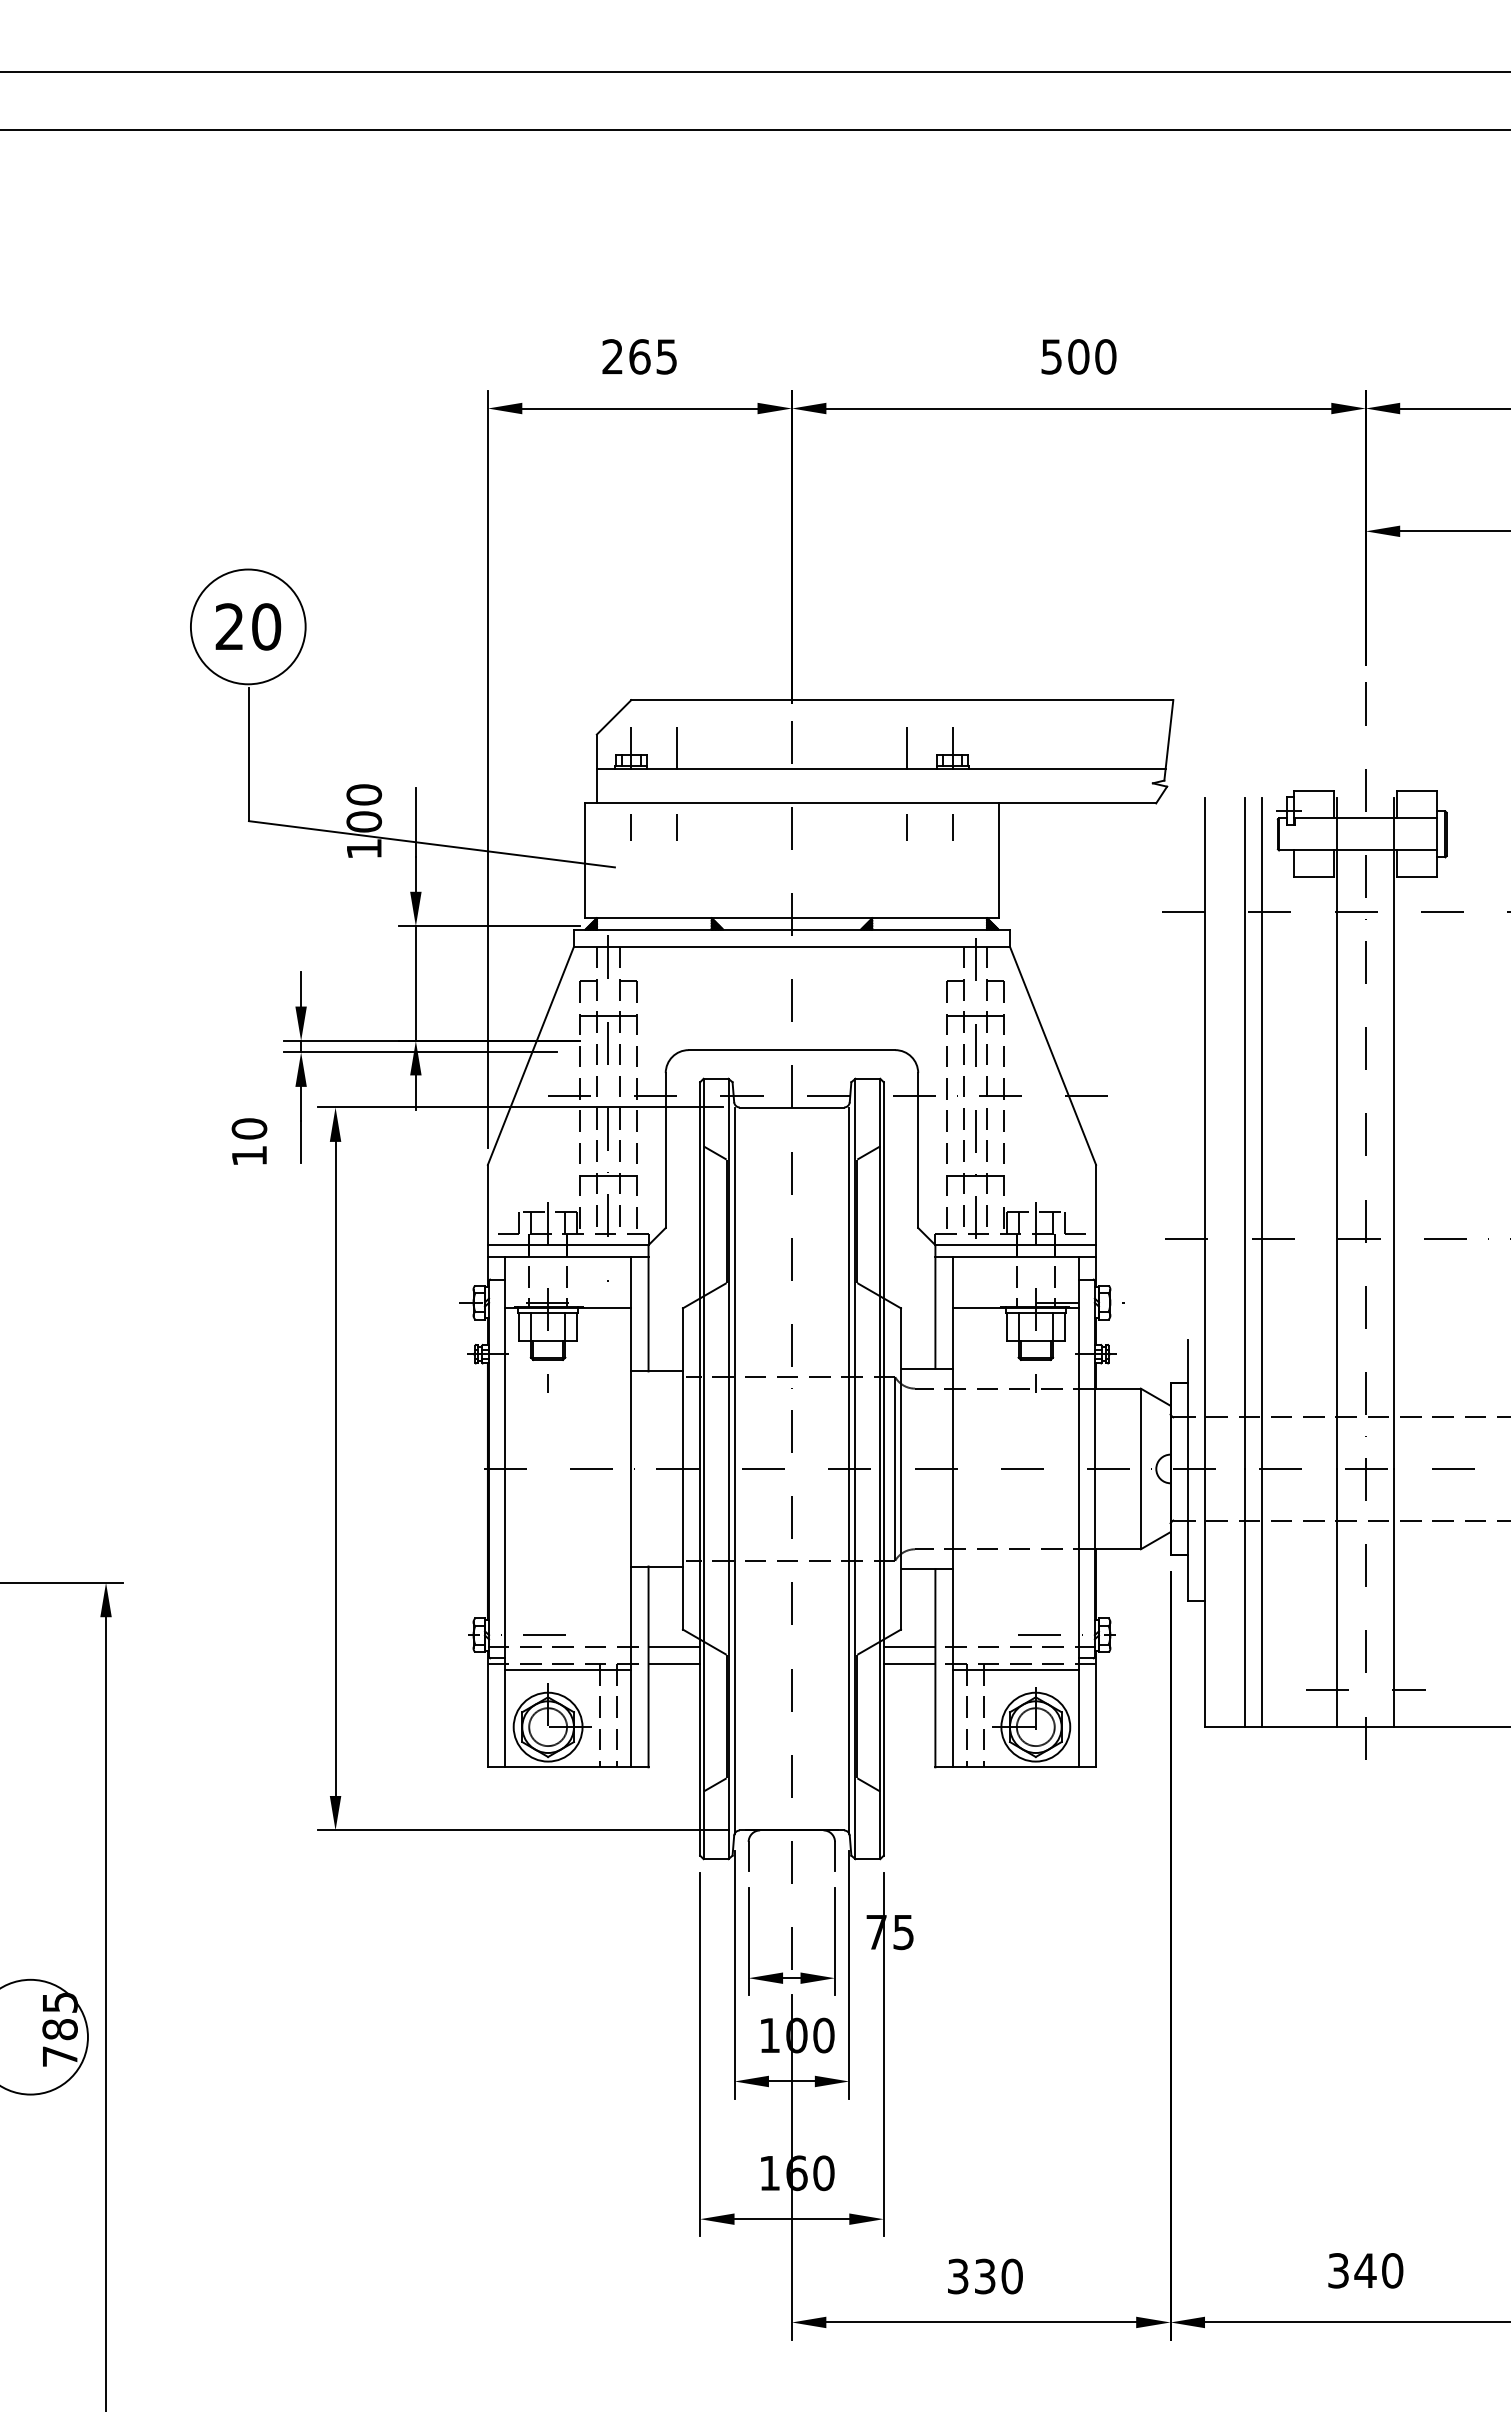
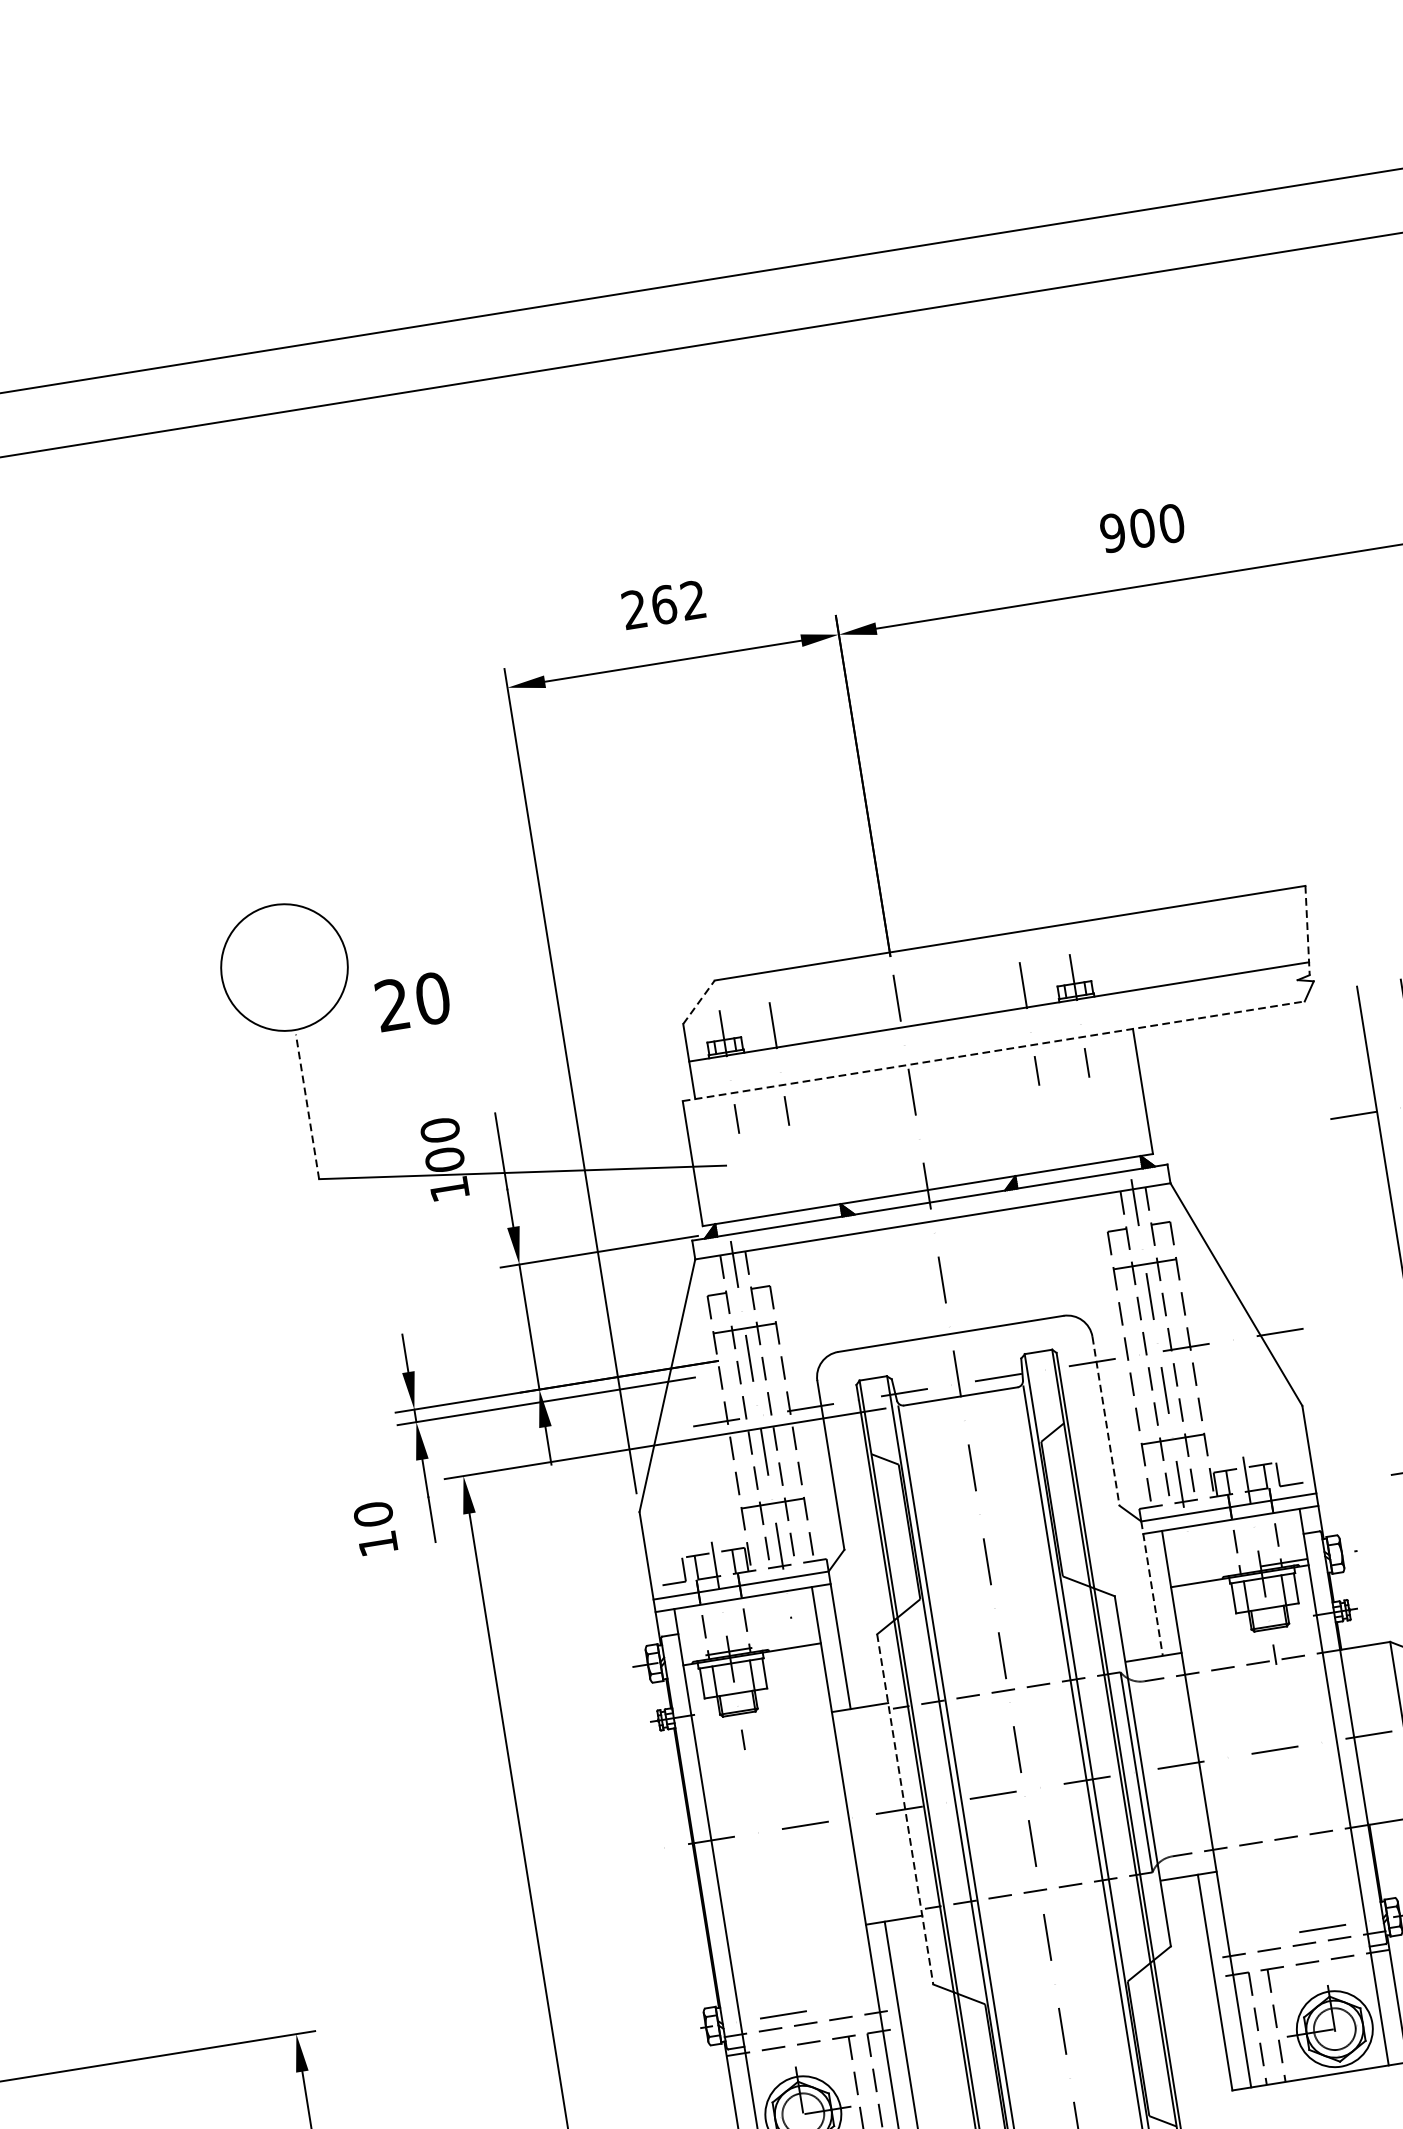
text: (666, 356) -> (693, 599), 265 -> 262
text: (1051, 356) -> (1112, 532), 500 -> 900
text: (248, 626) -> (413, 1001), moved
line: (614, 717) -> (699, 1002), solid -> dashed
line: (1168, 740) -> (1307, 930), solid -> dashed
line: (248, 754) -> (307, 1106), solid -> dashed
line: (871, 803) -> (994, 1051), solid -> dashed
line: (918, 1151) -> (1106, 1422), solid -> dashed
line: (935, 1306) -> (1152, 1588), solid -> dashed
line: (682, 1468) -> (904, 1808), solid -> dashed
line: (674, 1646) -> (926, 2004), removed
line: (909, 1646) -> (1183, 1963), removed
line: (674, 1664) -> (930, 2023), removed
line: (909, 1664) -> (1186, 1982), removed
line: (568, 1669) -> (815, 2047), removed
line: (1015, 1669) -> (1302, 1969), removed

